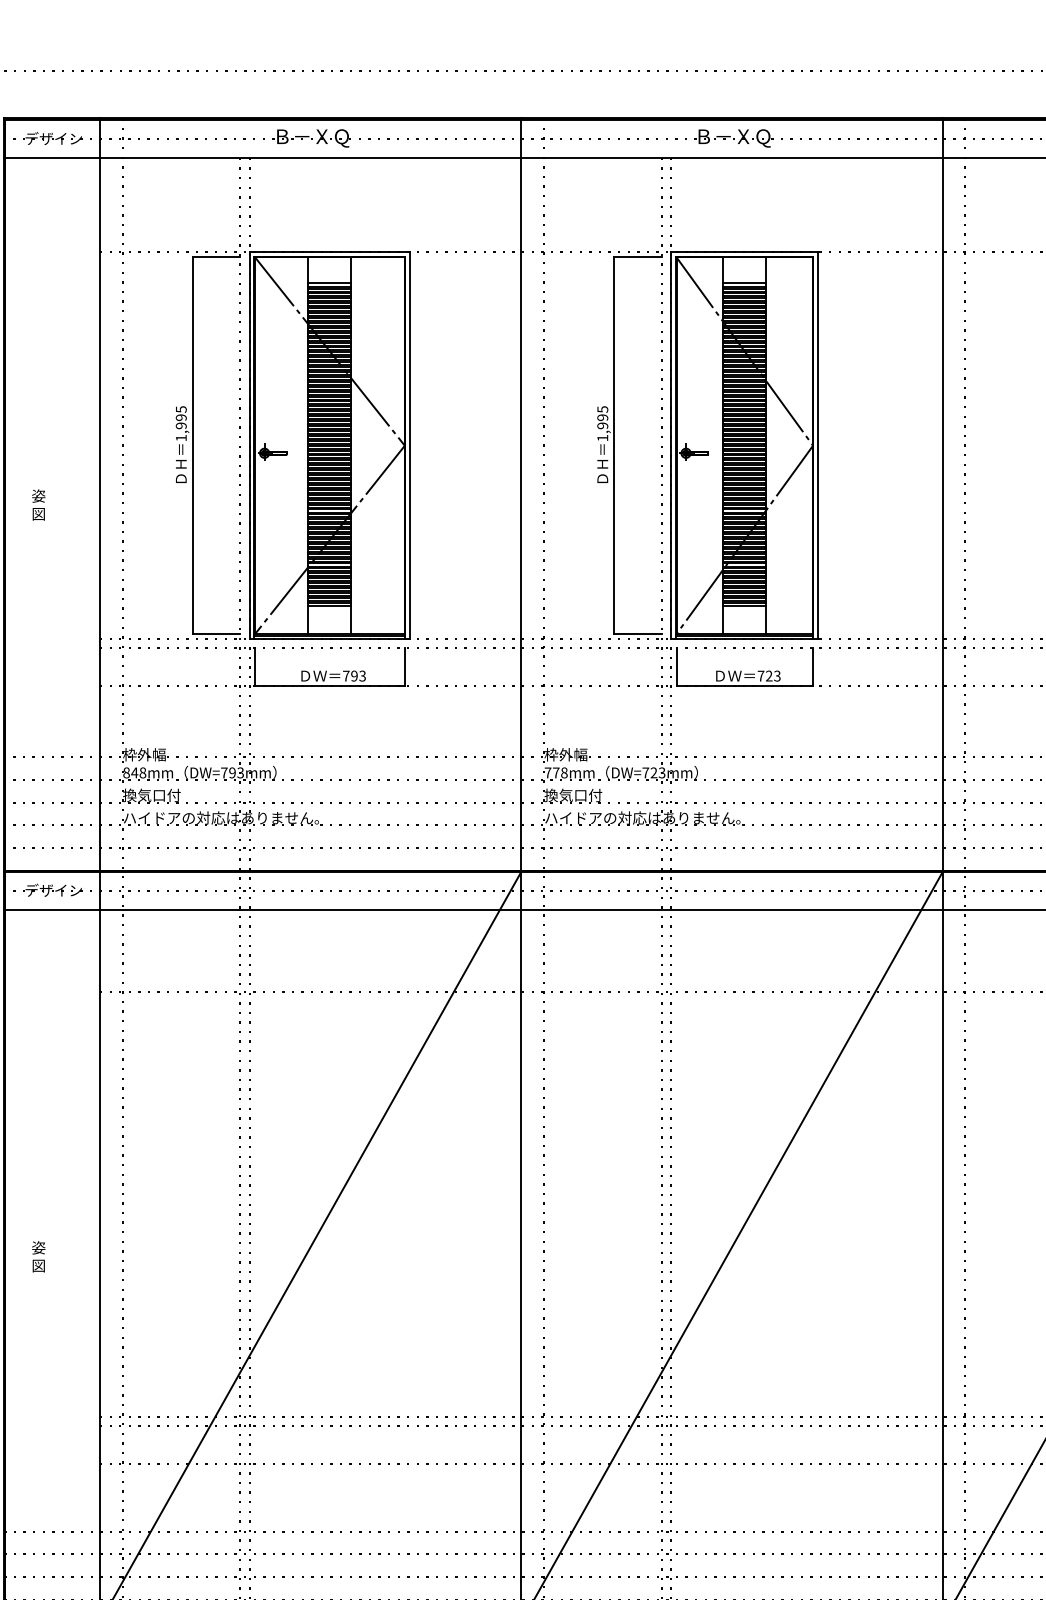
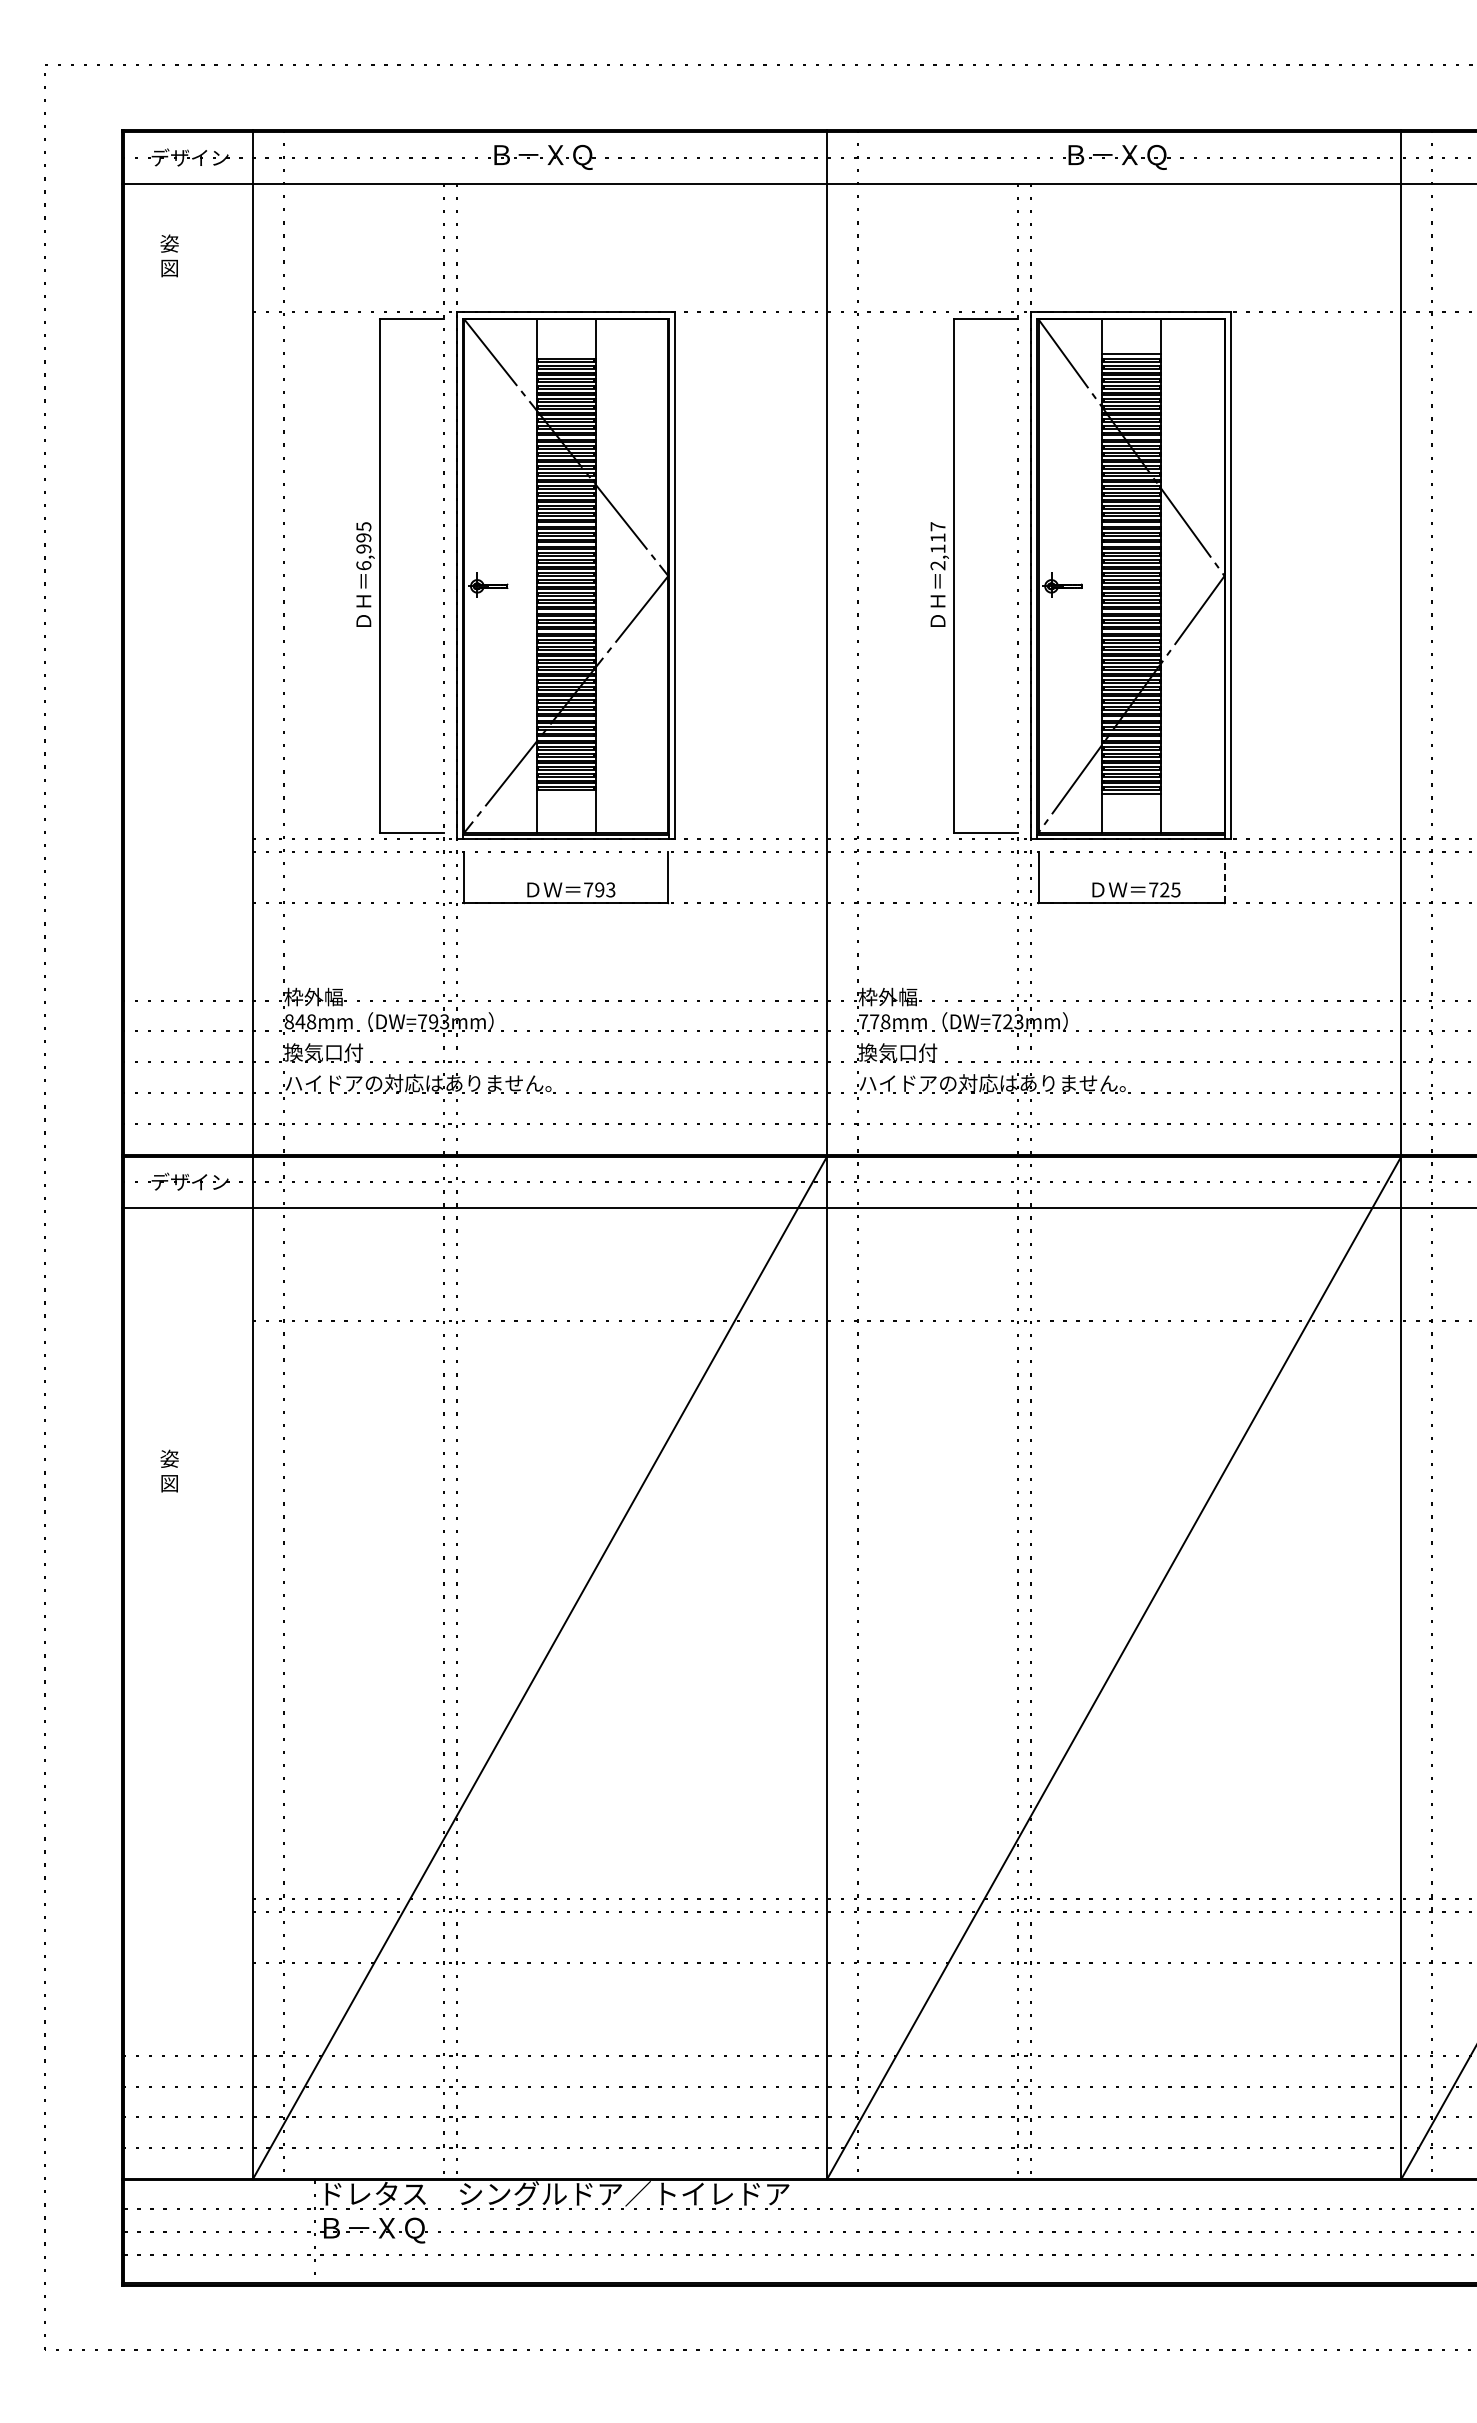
line: (330, 283) -> (566, 354), removed
text: (602, 424) -> (937, 546), 1,995 -> 2,117
text: (181, 437) -> (363, 565), 1,995 -> 6,995
text: (38, 504) -> (169, 255), moved
line: (330, 606) -> (566, 794), removed
line: (813, 666) -> (1224, 877), solid -> dashed
text: (777, 675) -> (1175, 889), 723 -> 725
text: (38, 1256) -> (169, 1470), moved

